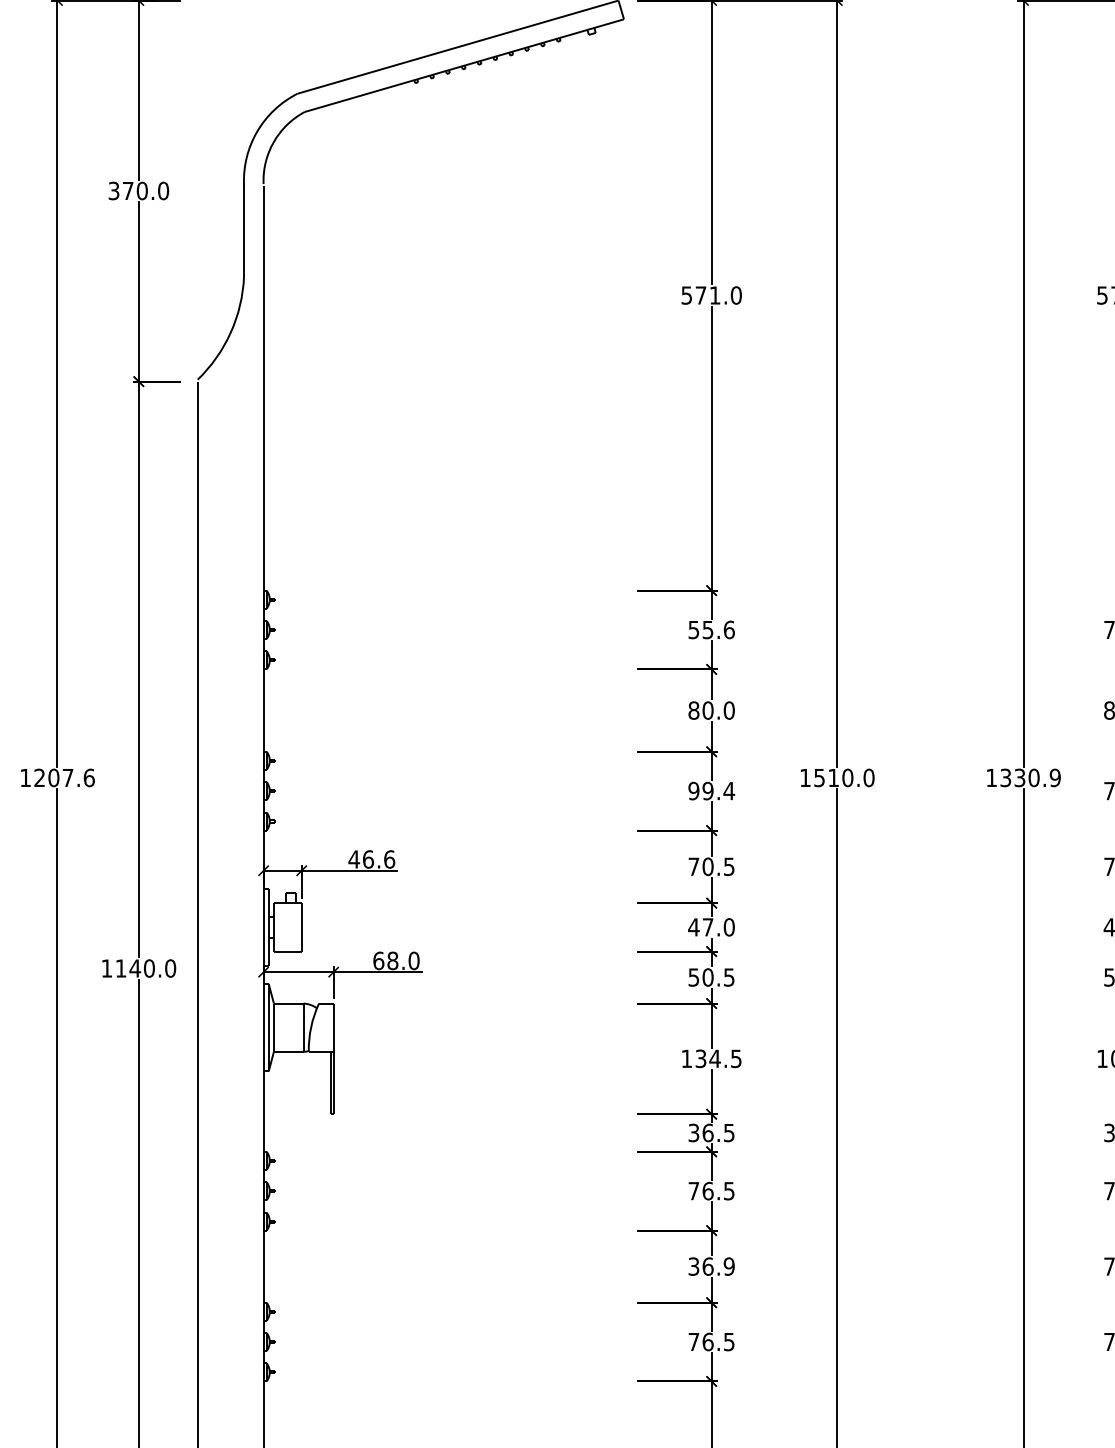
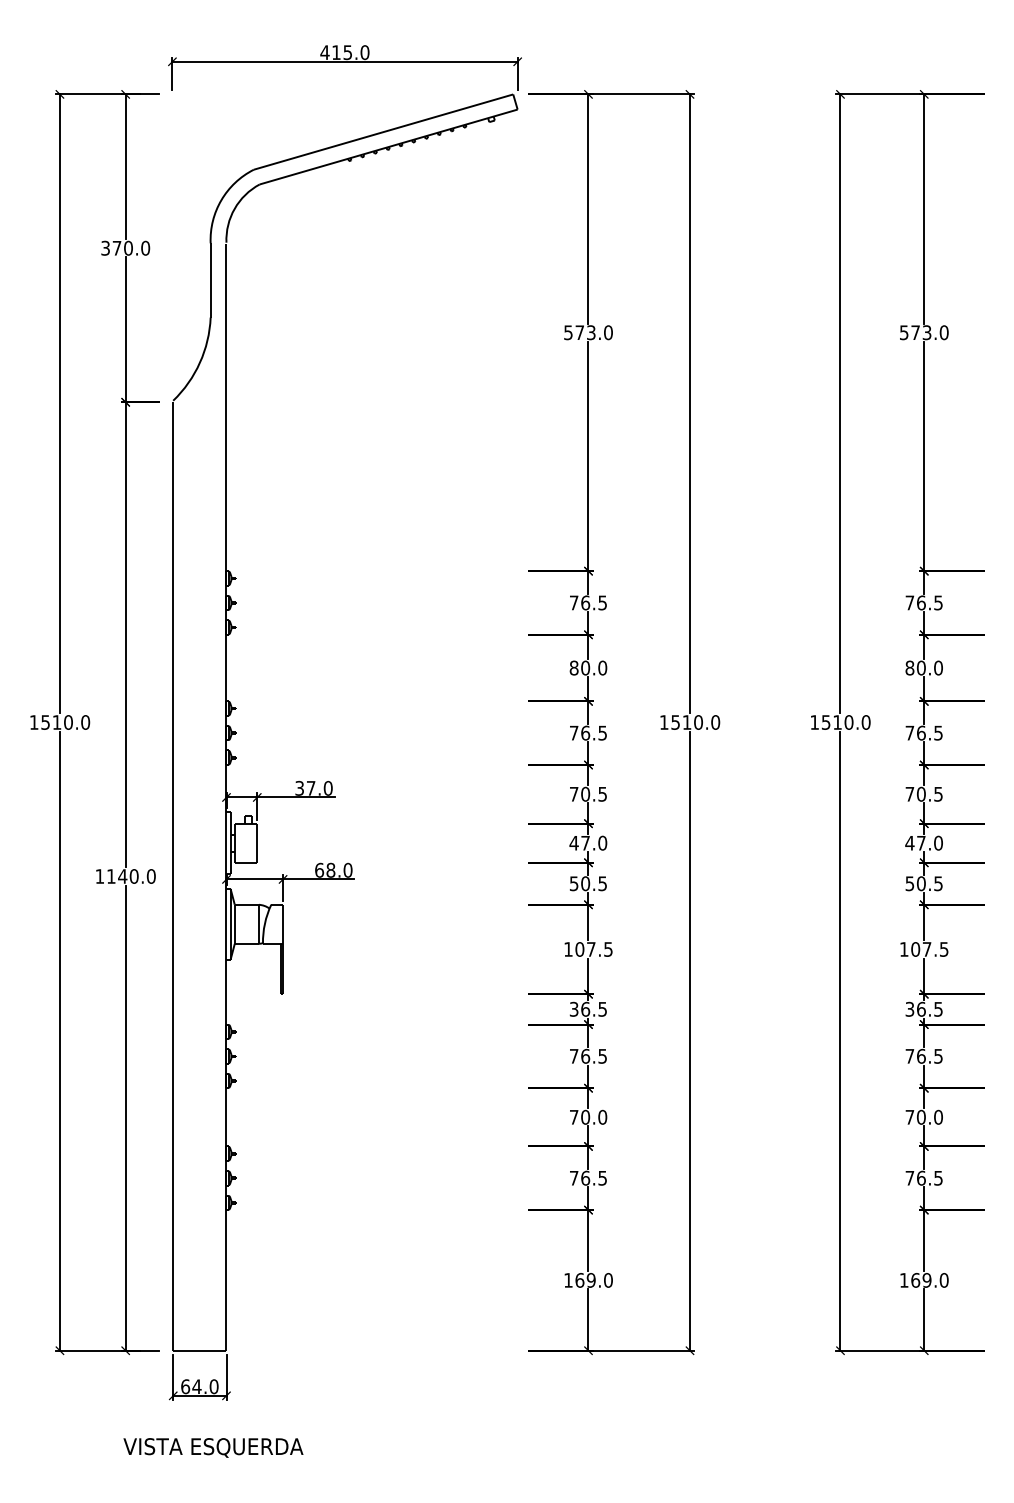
text: (715, 295) -> (591, 332), 571.0 -> 573.0
text: (711, 629) -> (588, 602), 55.6 -> 76.5
text: (64, 777) -> (65, 722), 1207.6 -> 1510.0
text: (1031, 777) -> (846, 722), 1330.9 -> 1510.0
text: (711, 790) -> (588, 732), 99.4 -> 76.5
text: (371, 858) -> (313, 787), 46.6 -> 37.0
text: (707, 1058) -> (585, 949), 134.5 -> 107.5
text: (711, 1265) -> (588, 1116), 36.9 -> 70.0

